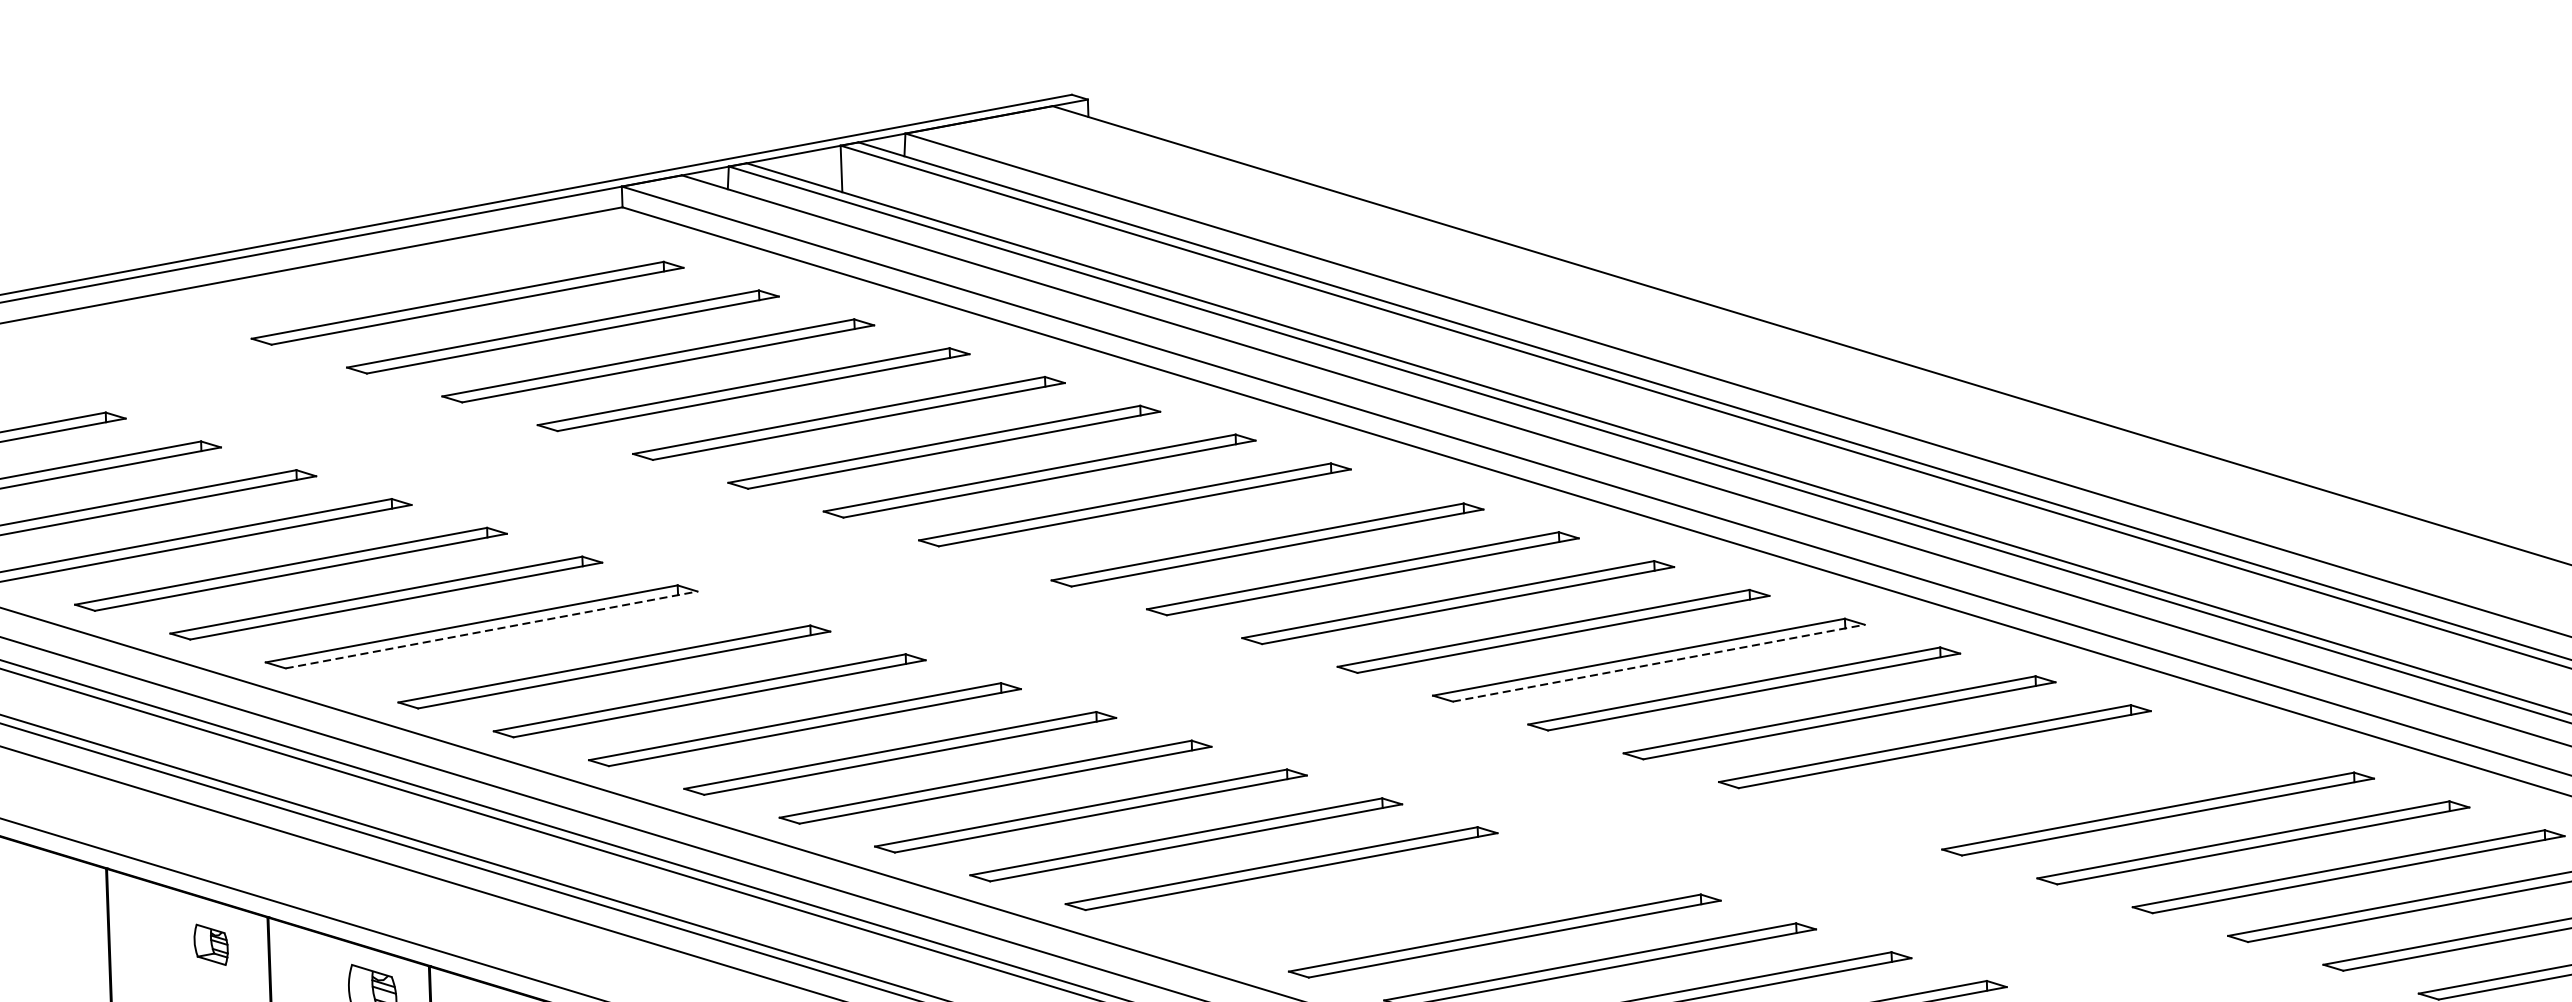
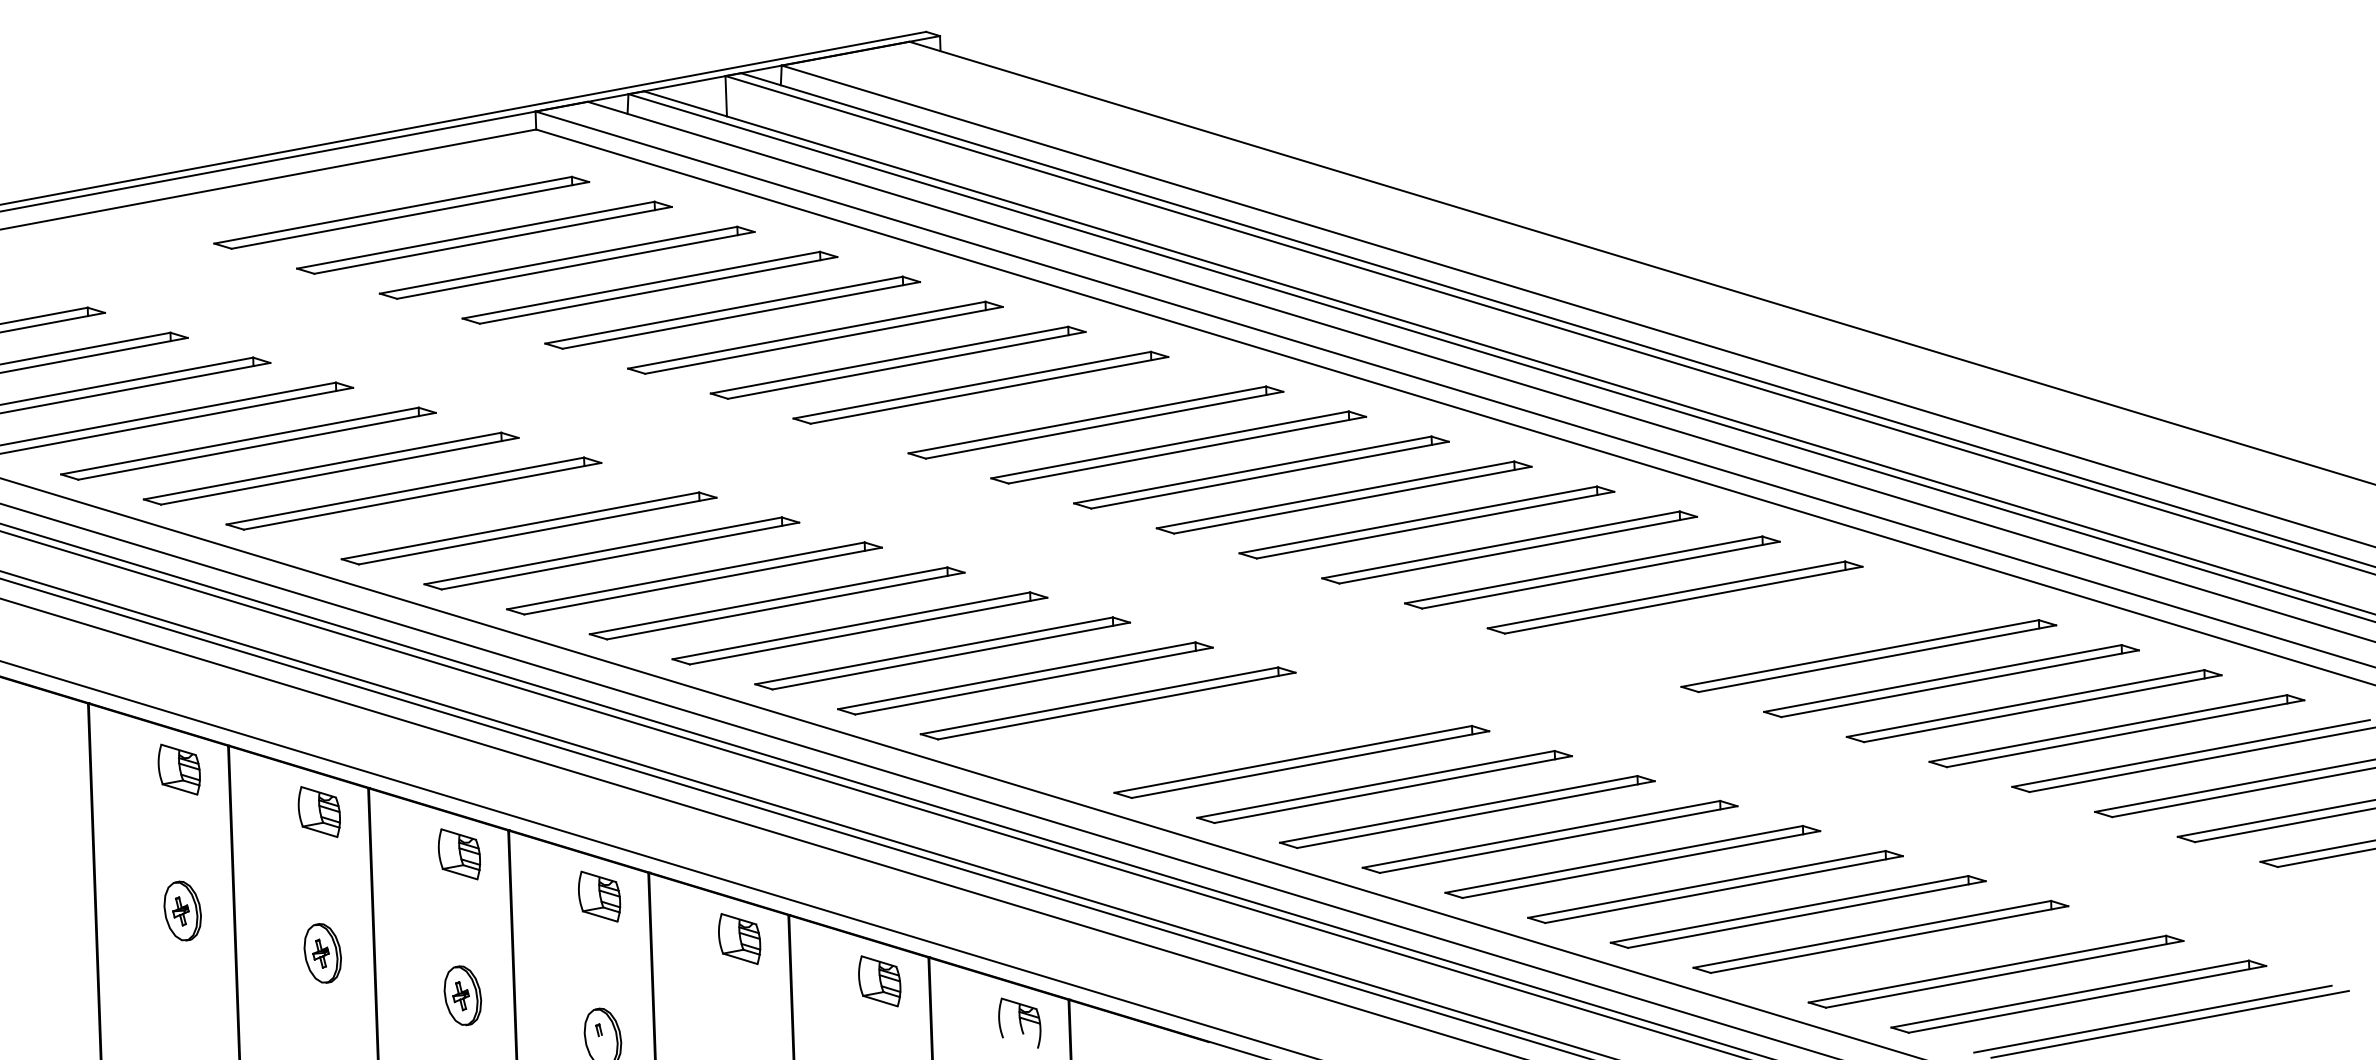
line: (491, 630) -> (422, 496), dashed -> solid
line: (1658, 663) -> (1435, 525), dashed -> solid
part: (210, 944) -> (178, 769), size x1.43

